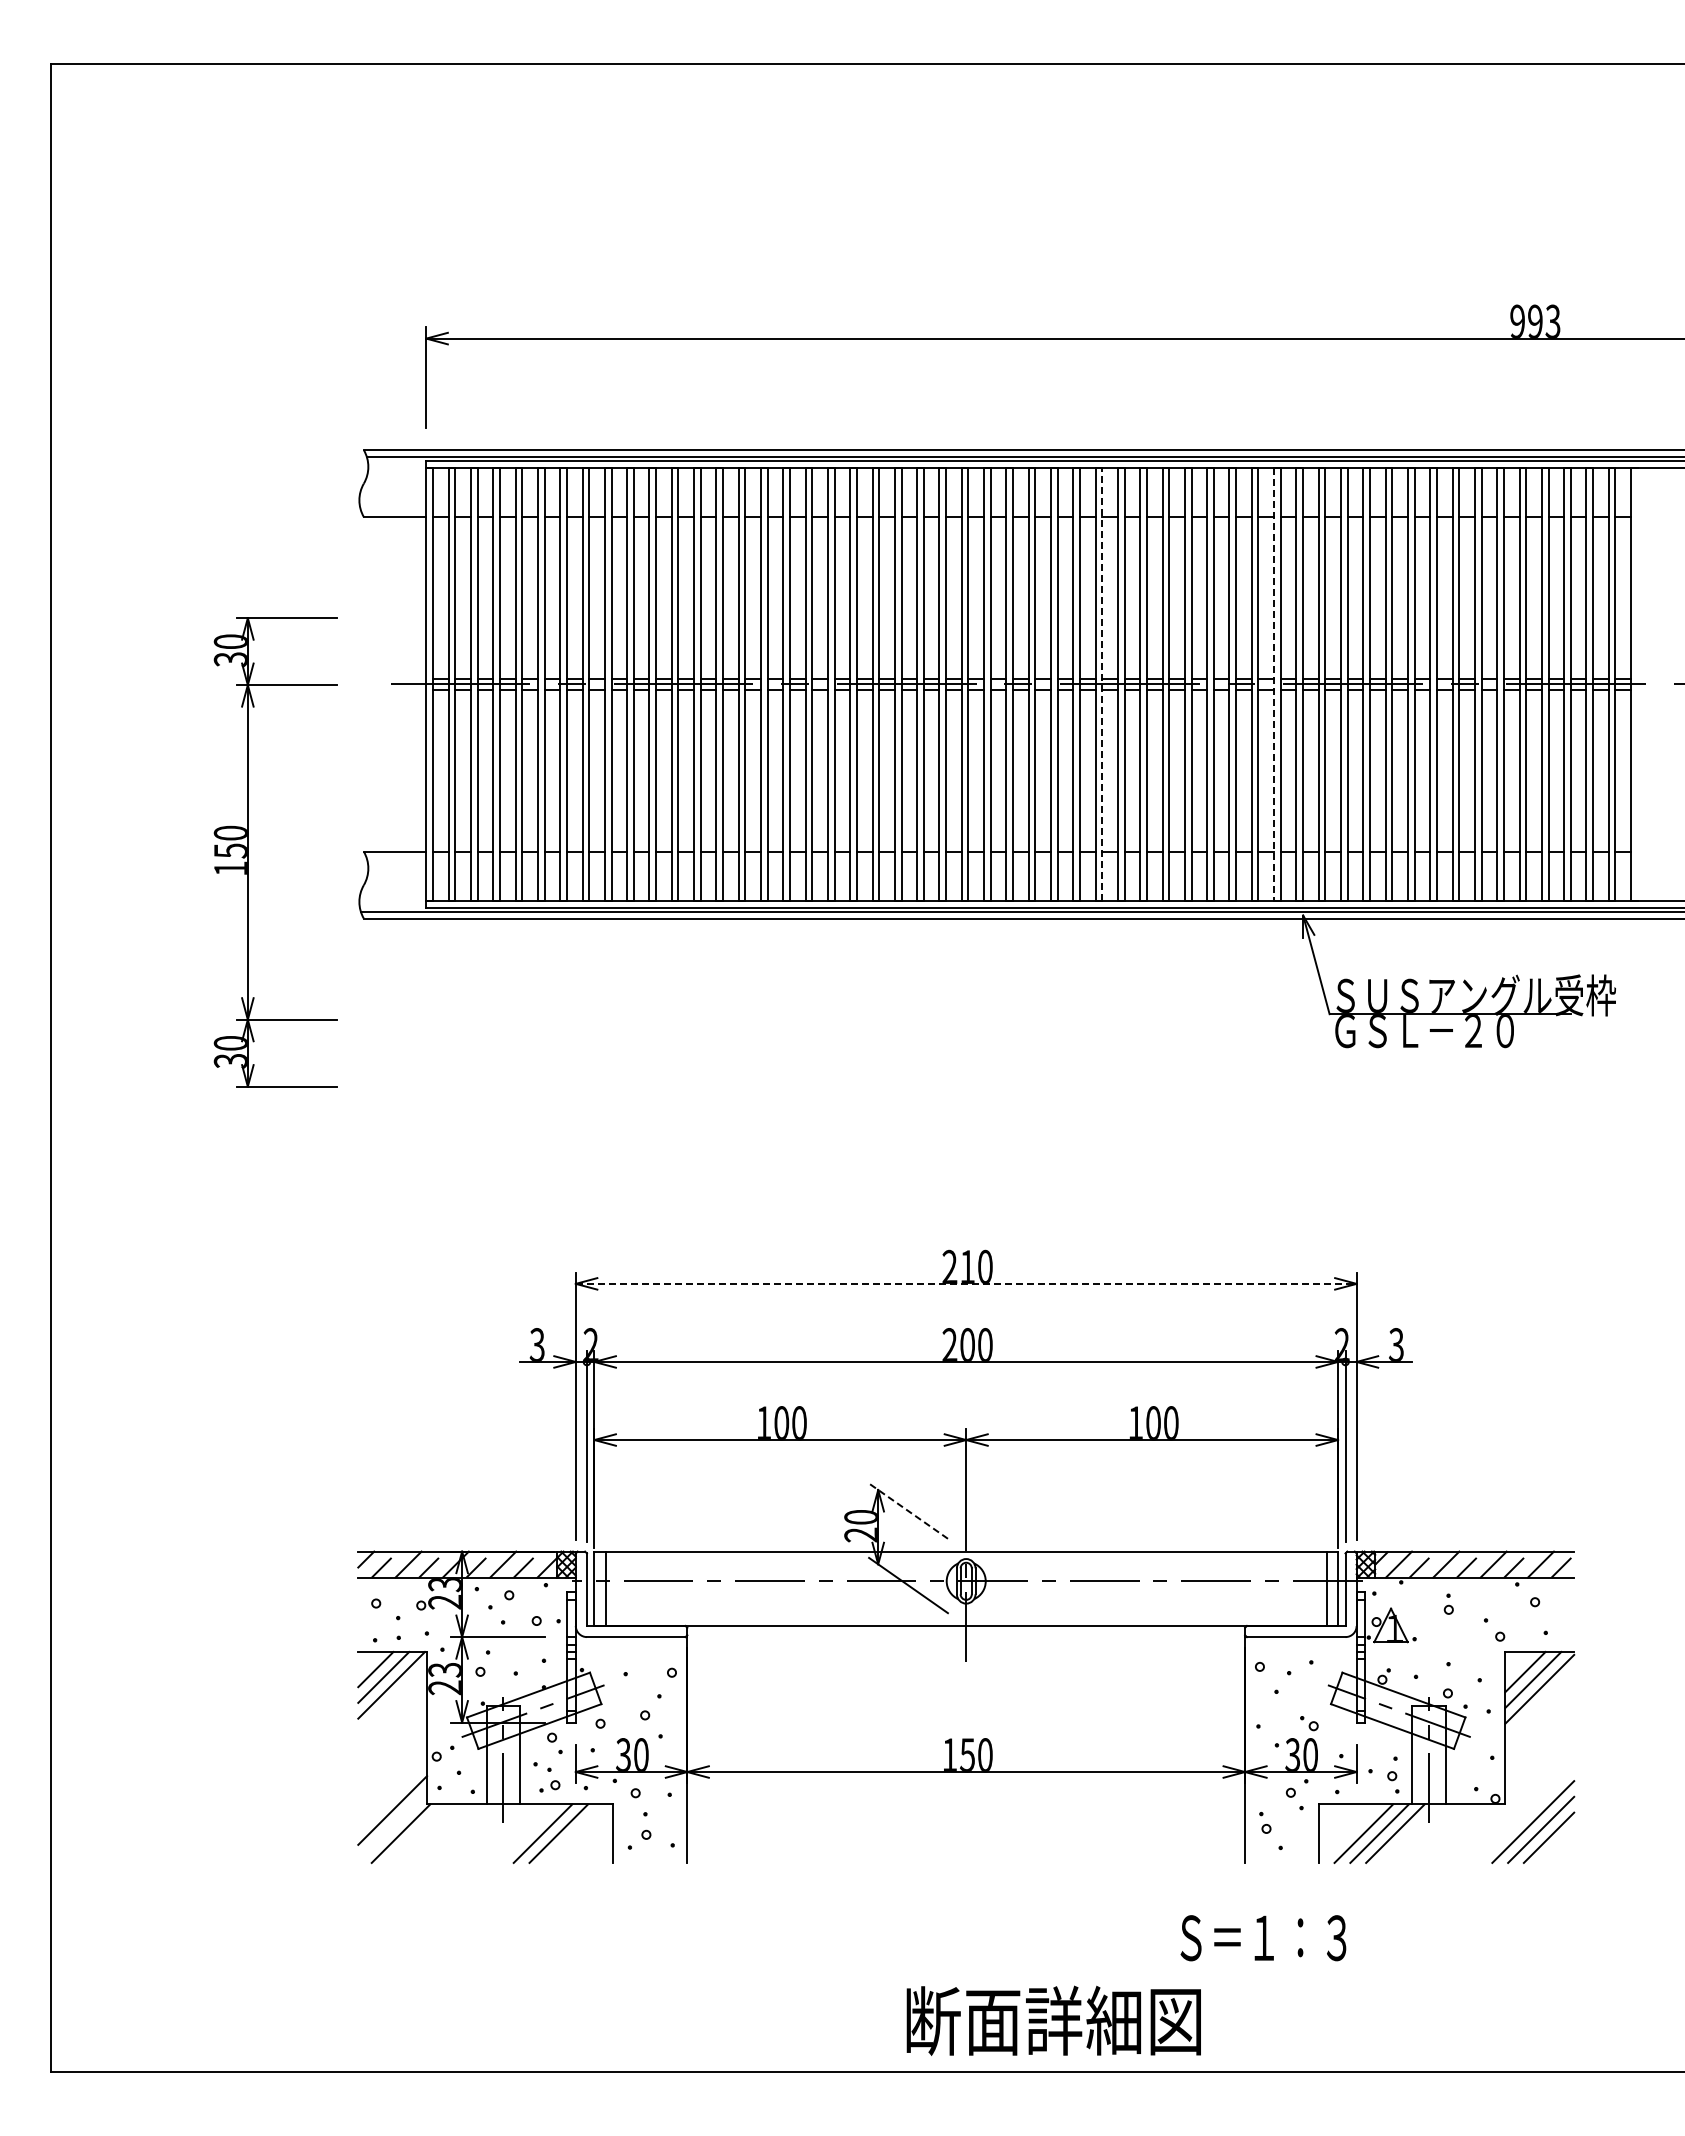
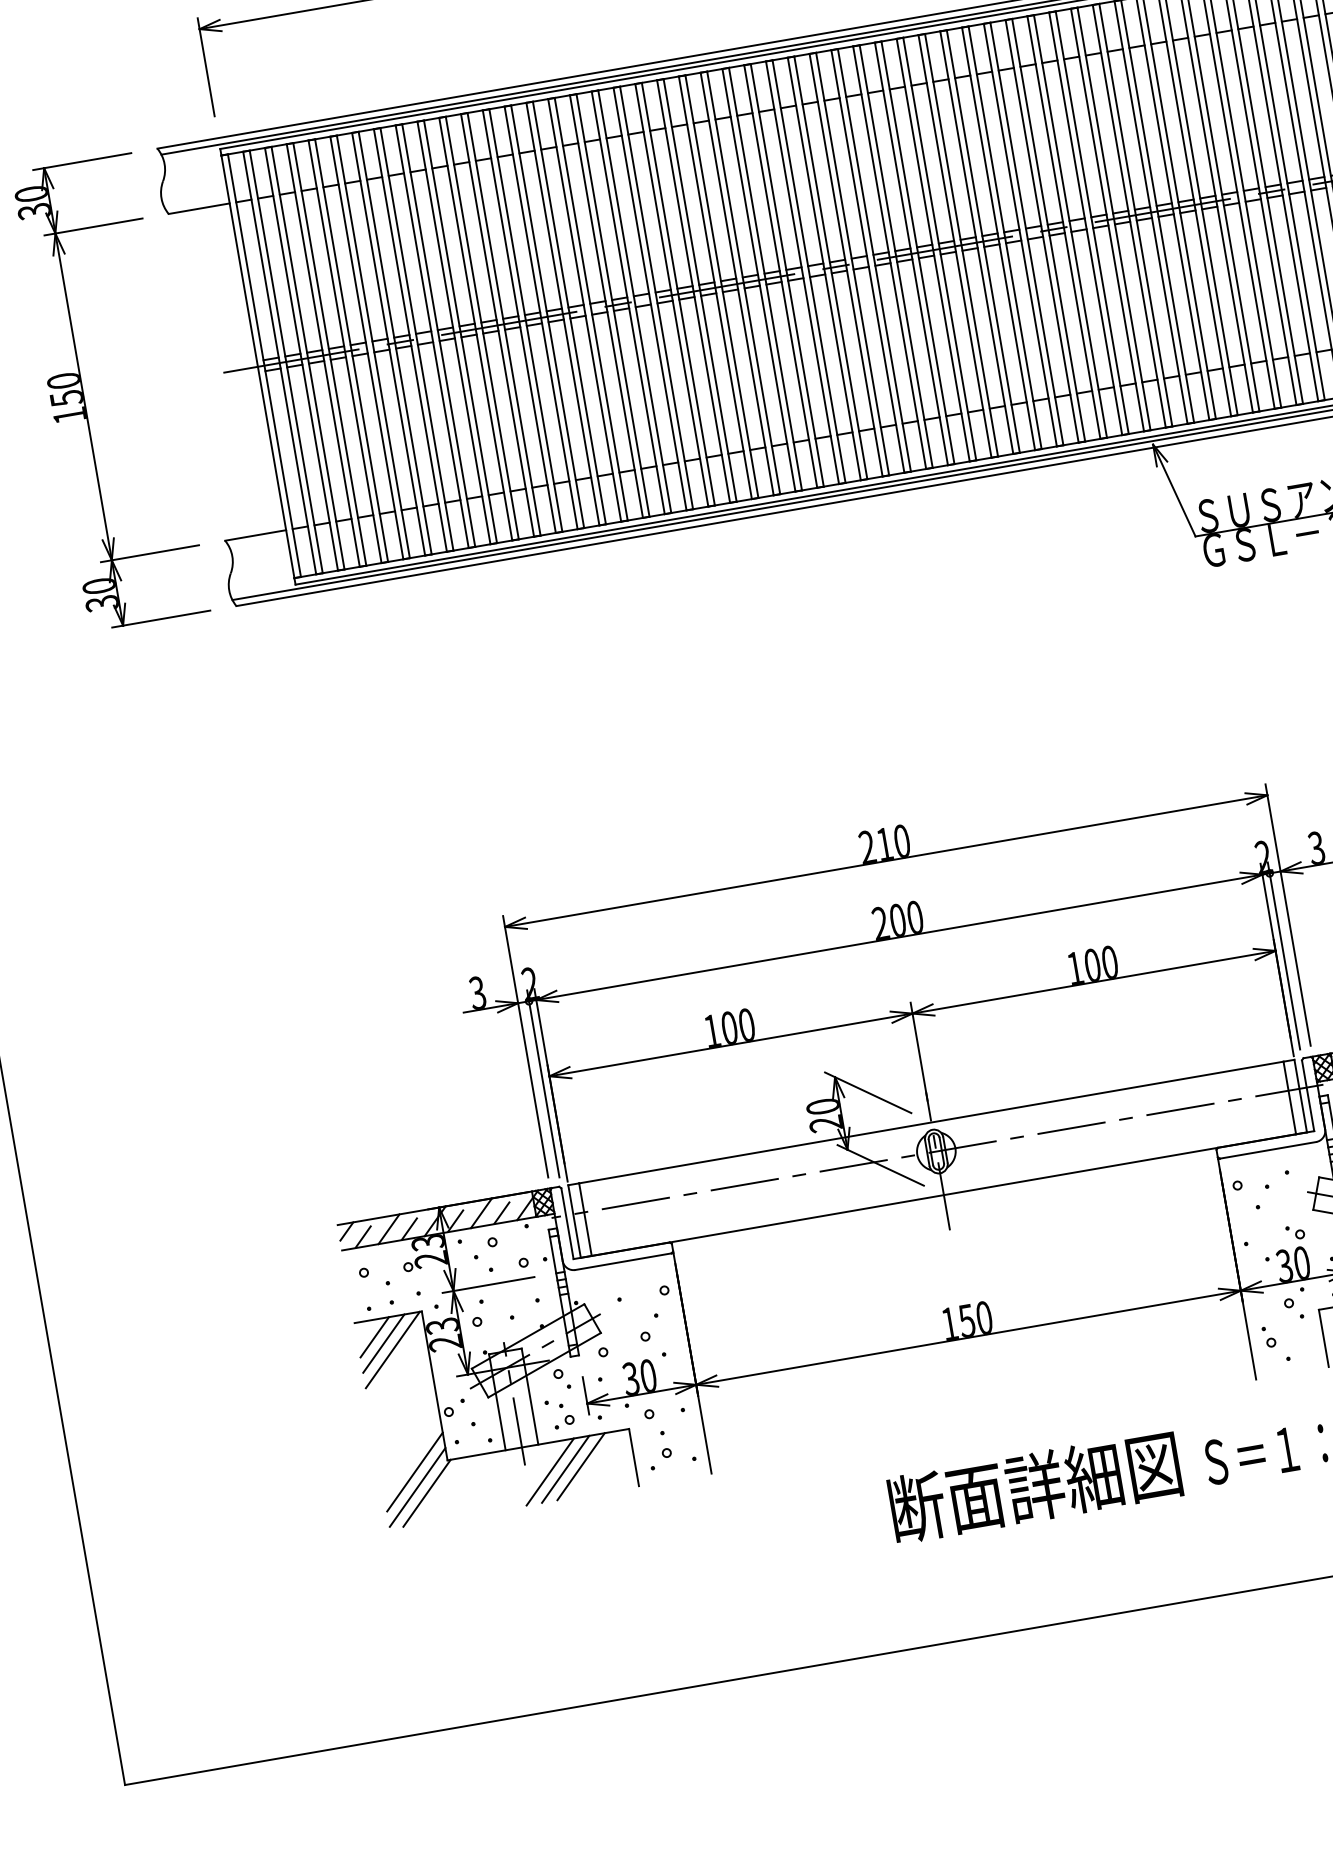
line: (1102, 683) -> (918, 251), dashed -> solid
line: (1274, 684) -> (1086, 223), dashed -> solid
part: (248, 852) -> (84, 396), moved
line: (966, 1283) -> (886, 860), dashed -> solid
line: (908, 1510) -> (868, 1092), dashed -> solid
line: (392, 1825) -> (417, 1486), added
line: (526, 1833) -> (549, 1471), added
text: (1053, 2020) -> (1034, 1486), moved

